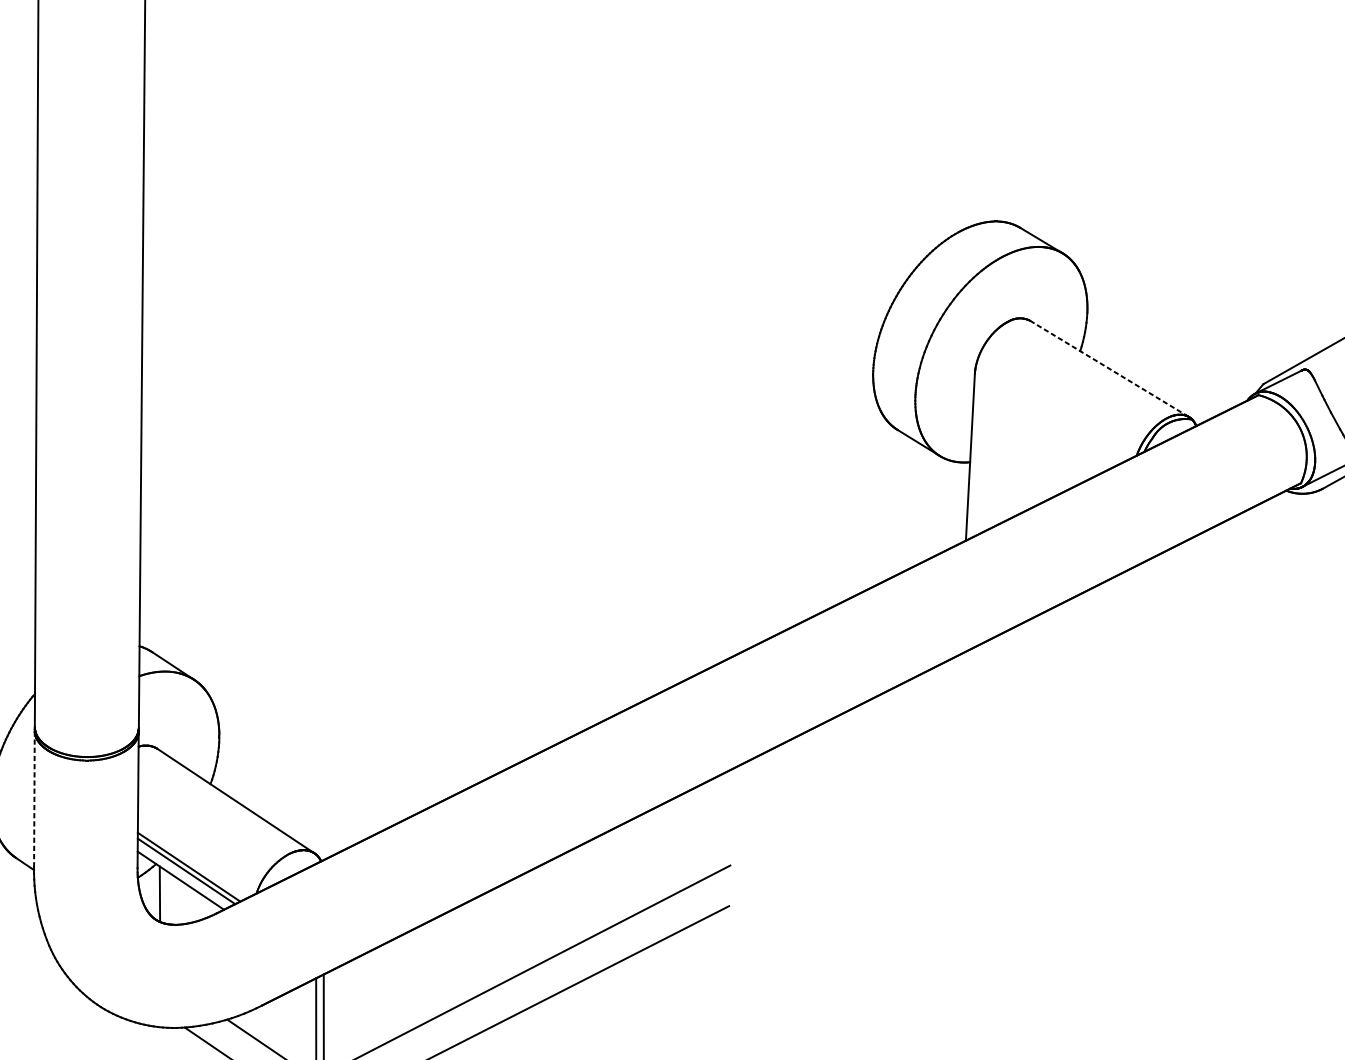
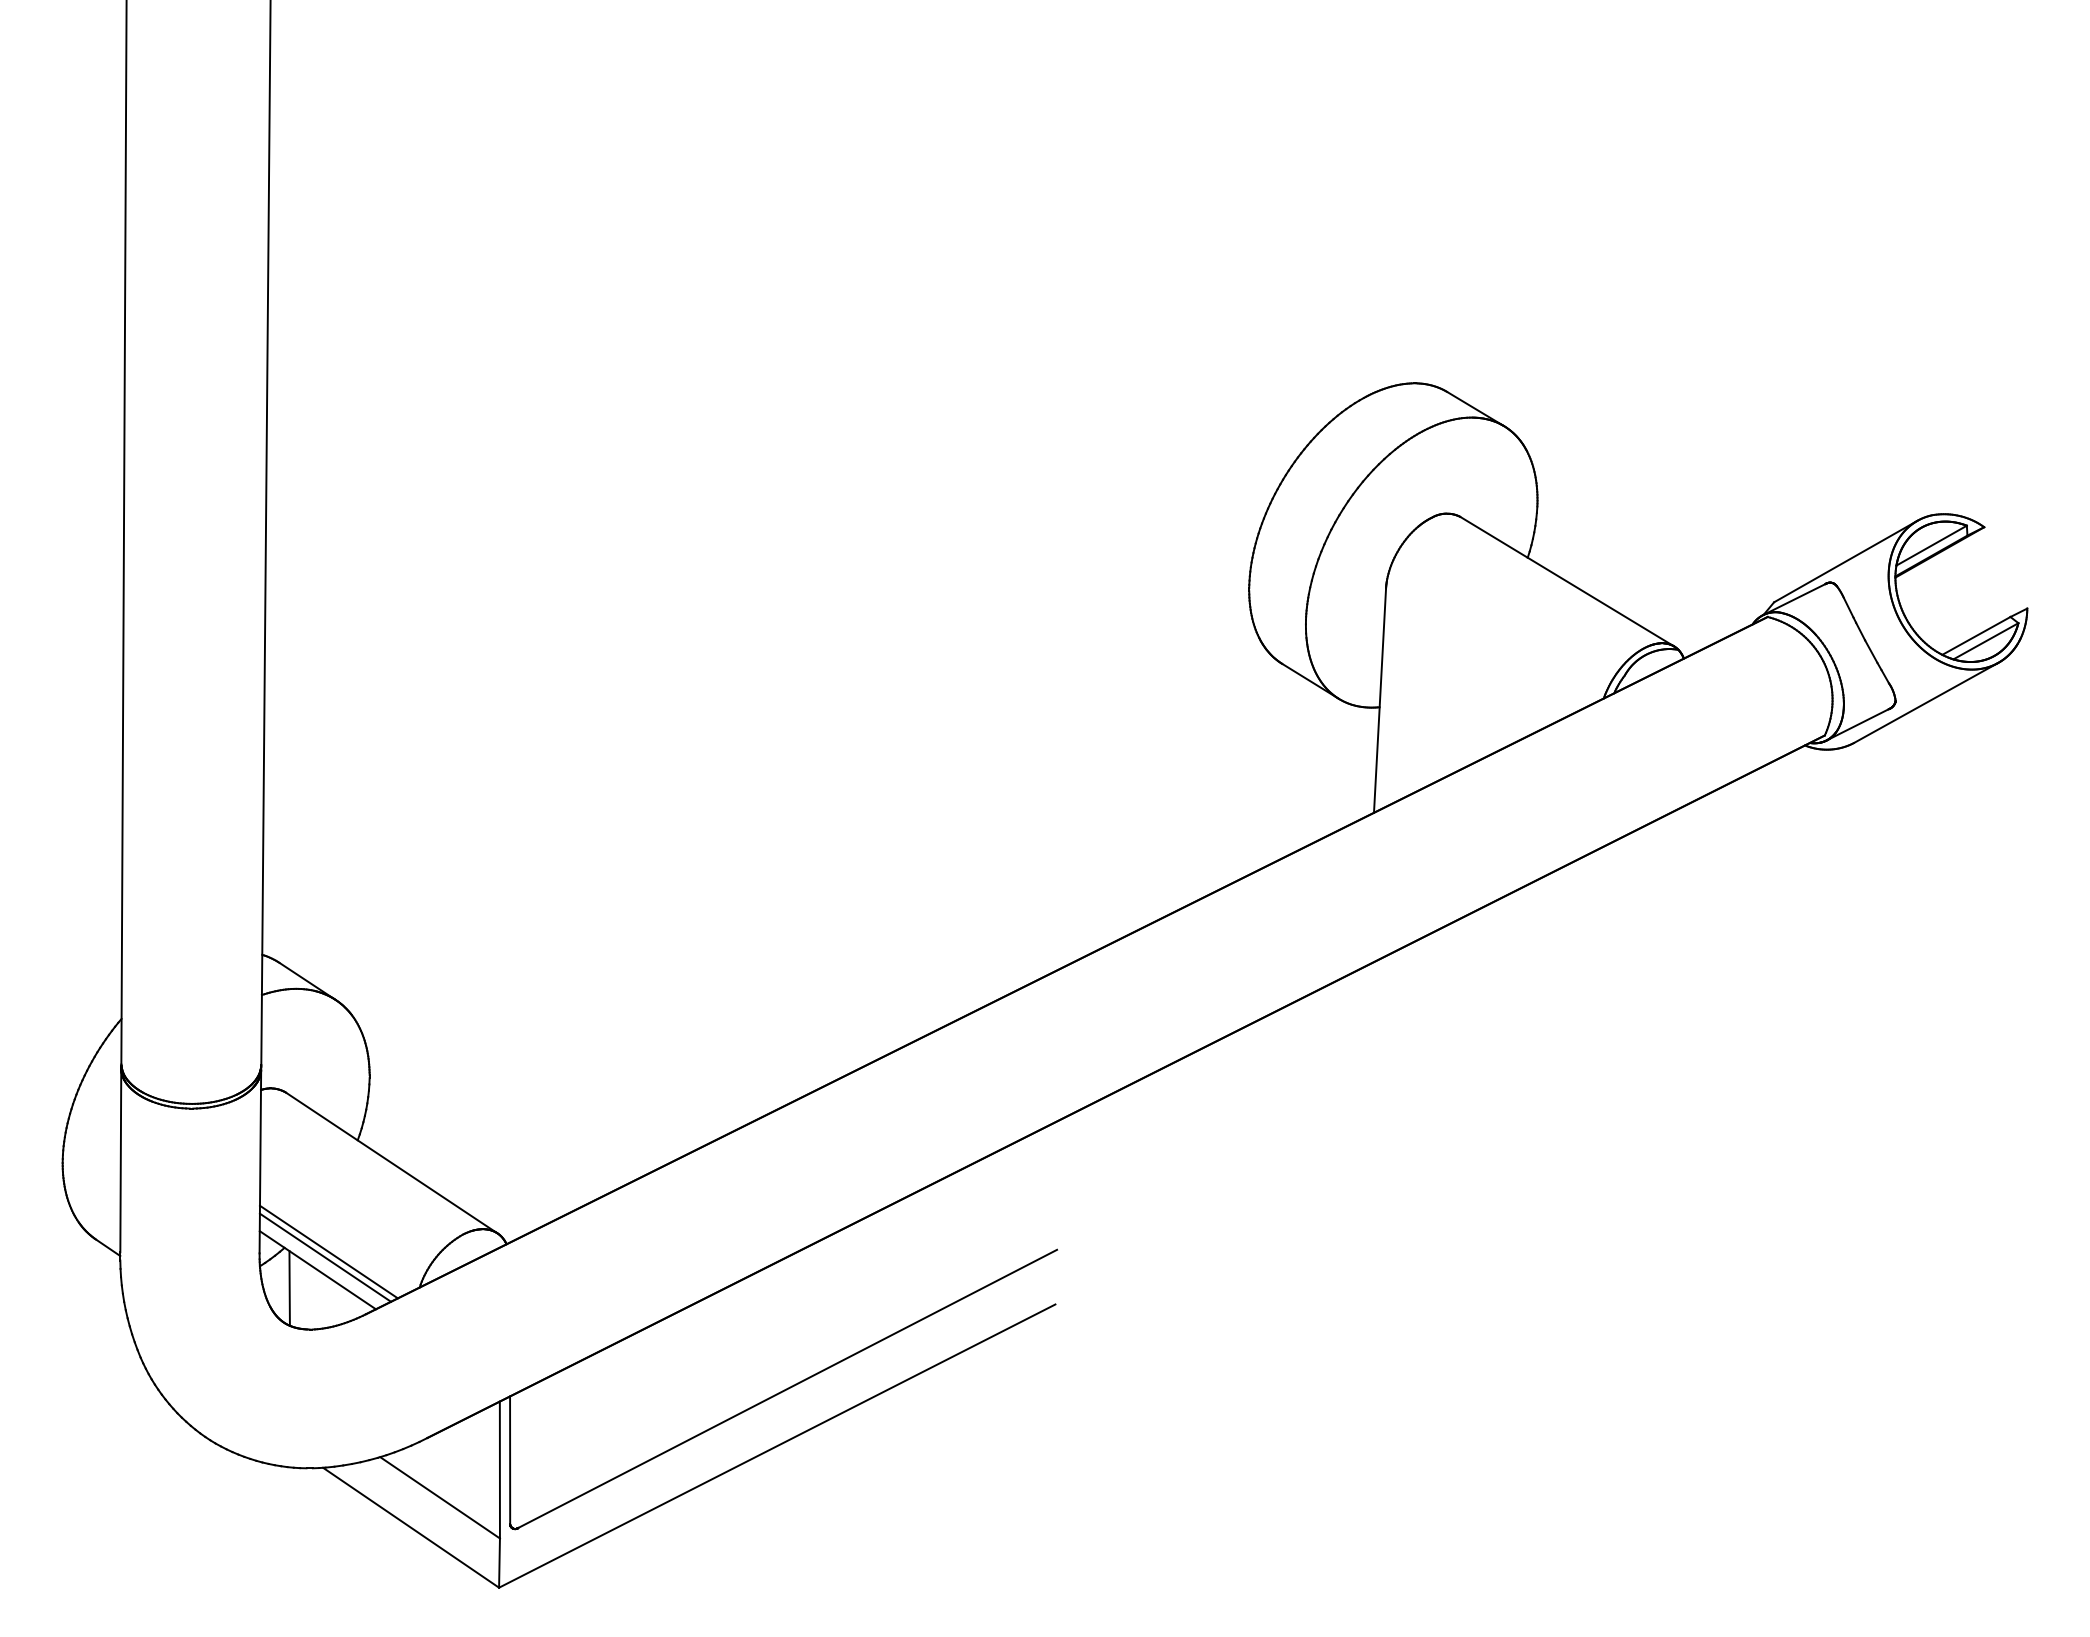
line: (1109, 368) -> (1567, 581), dashed -> solid
line: (34, 799) -> (120, 1160), dashed -> solid

